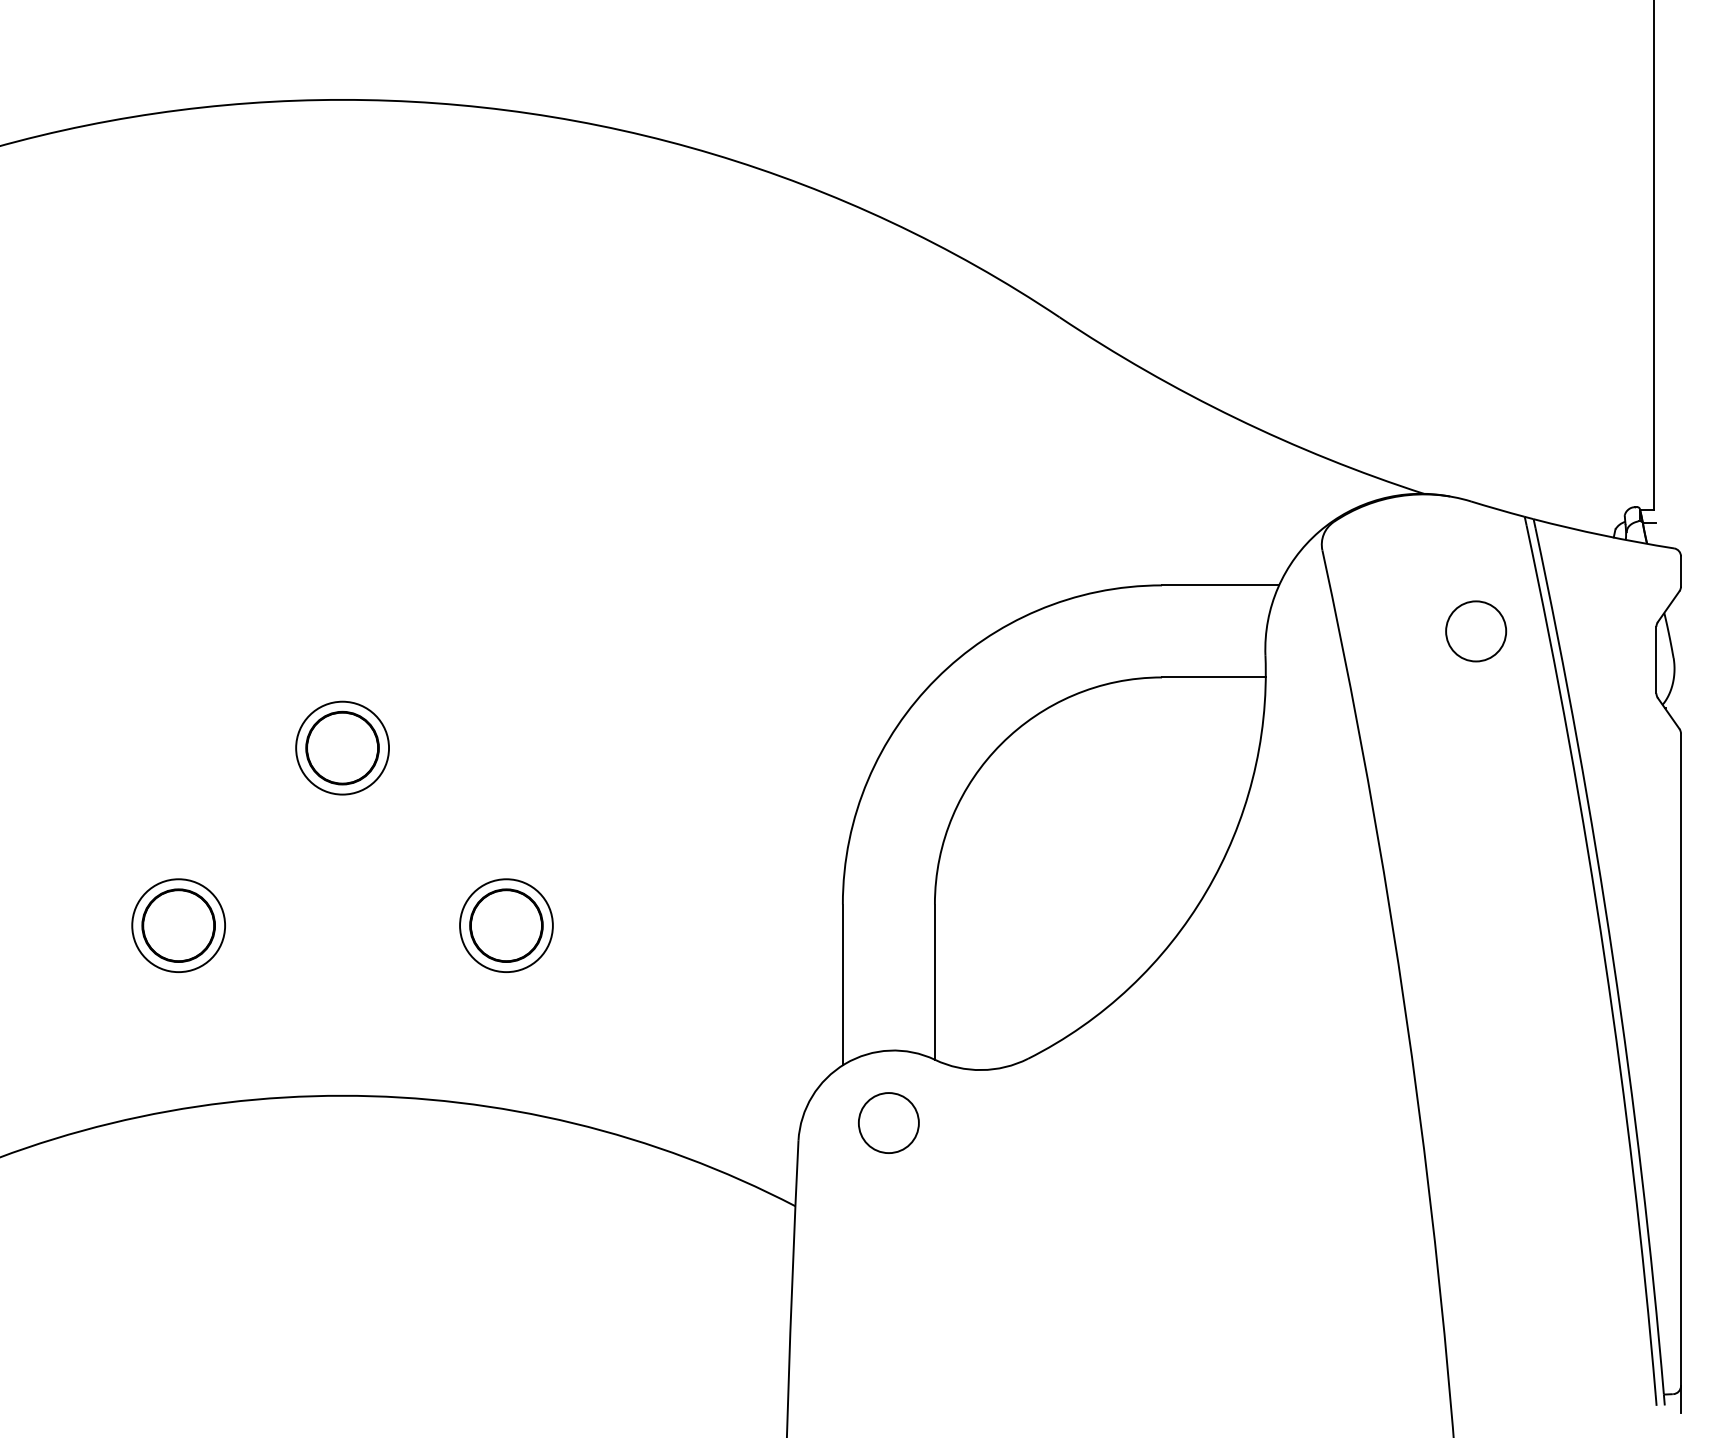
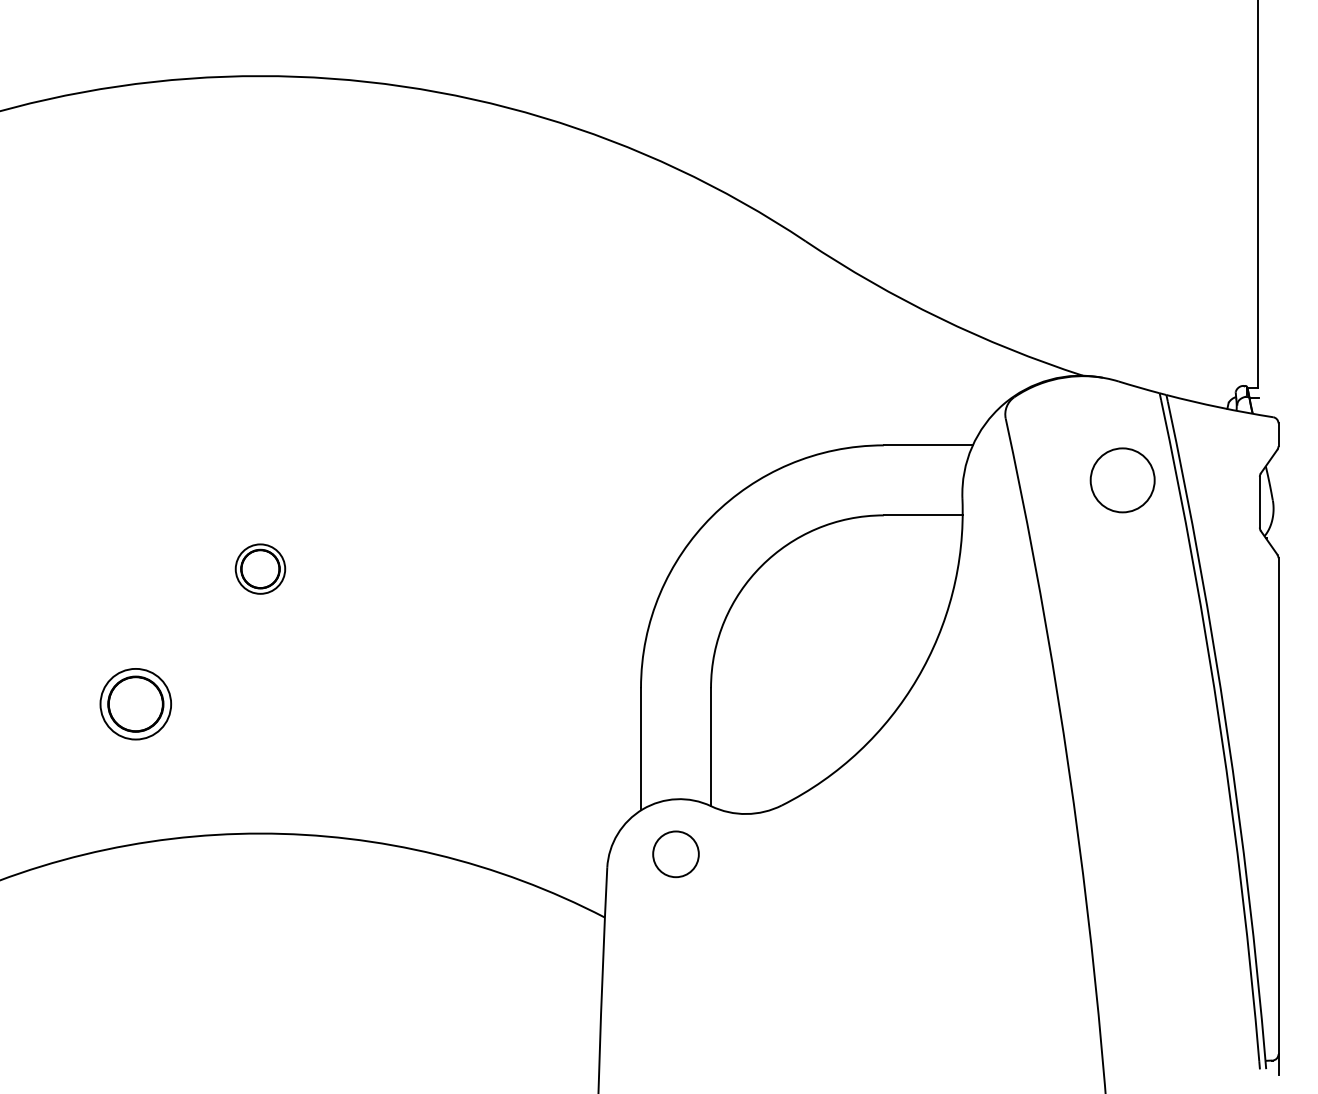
circle: (1476, 631) -> (1122, 480), size x1.4
part: (342, 747) -> (260, 568), size x0.7
part: (506, 925) -> (385, 704), removed

